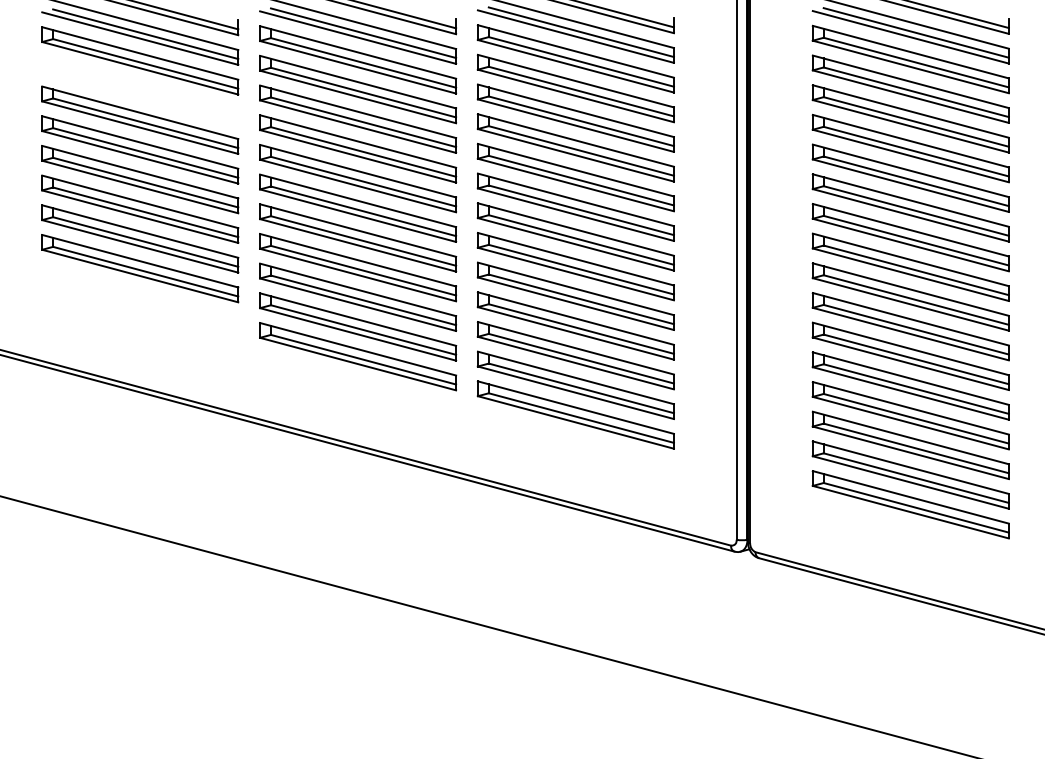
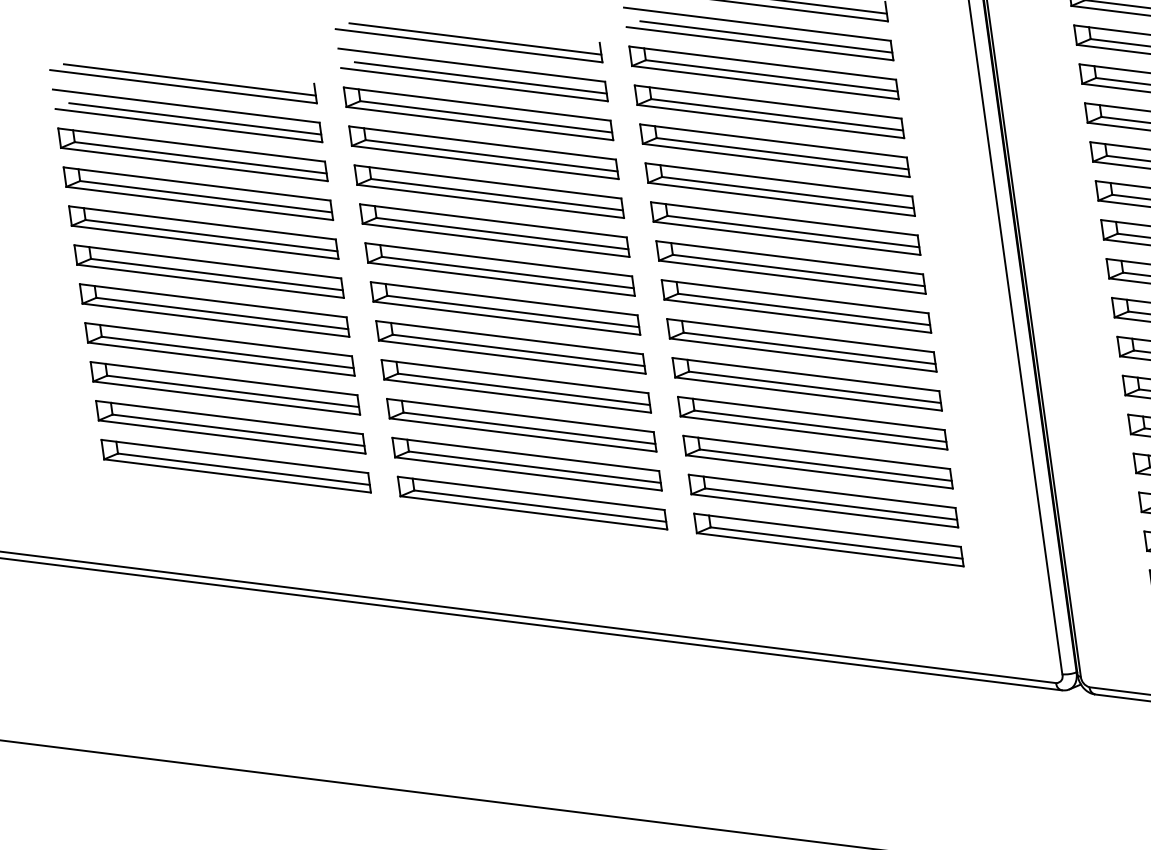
part: (140, 90) -> (198, 193), added
part: (140, 297) -> (236, 465), added

